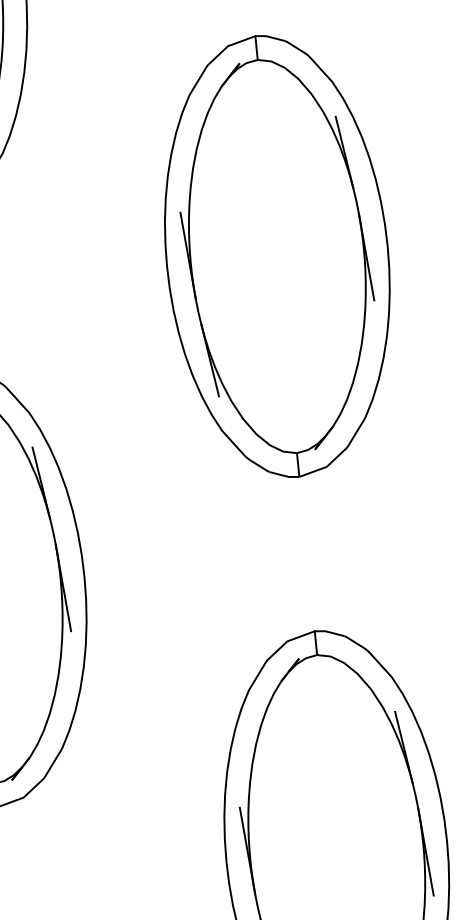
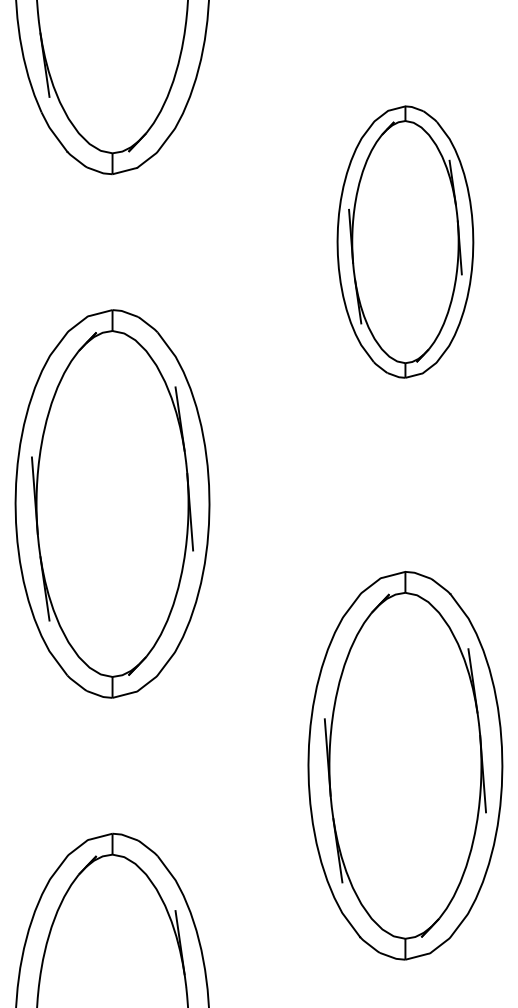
part: (277, 255) -> (405, 241), size x0.7

